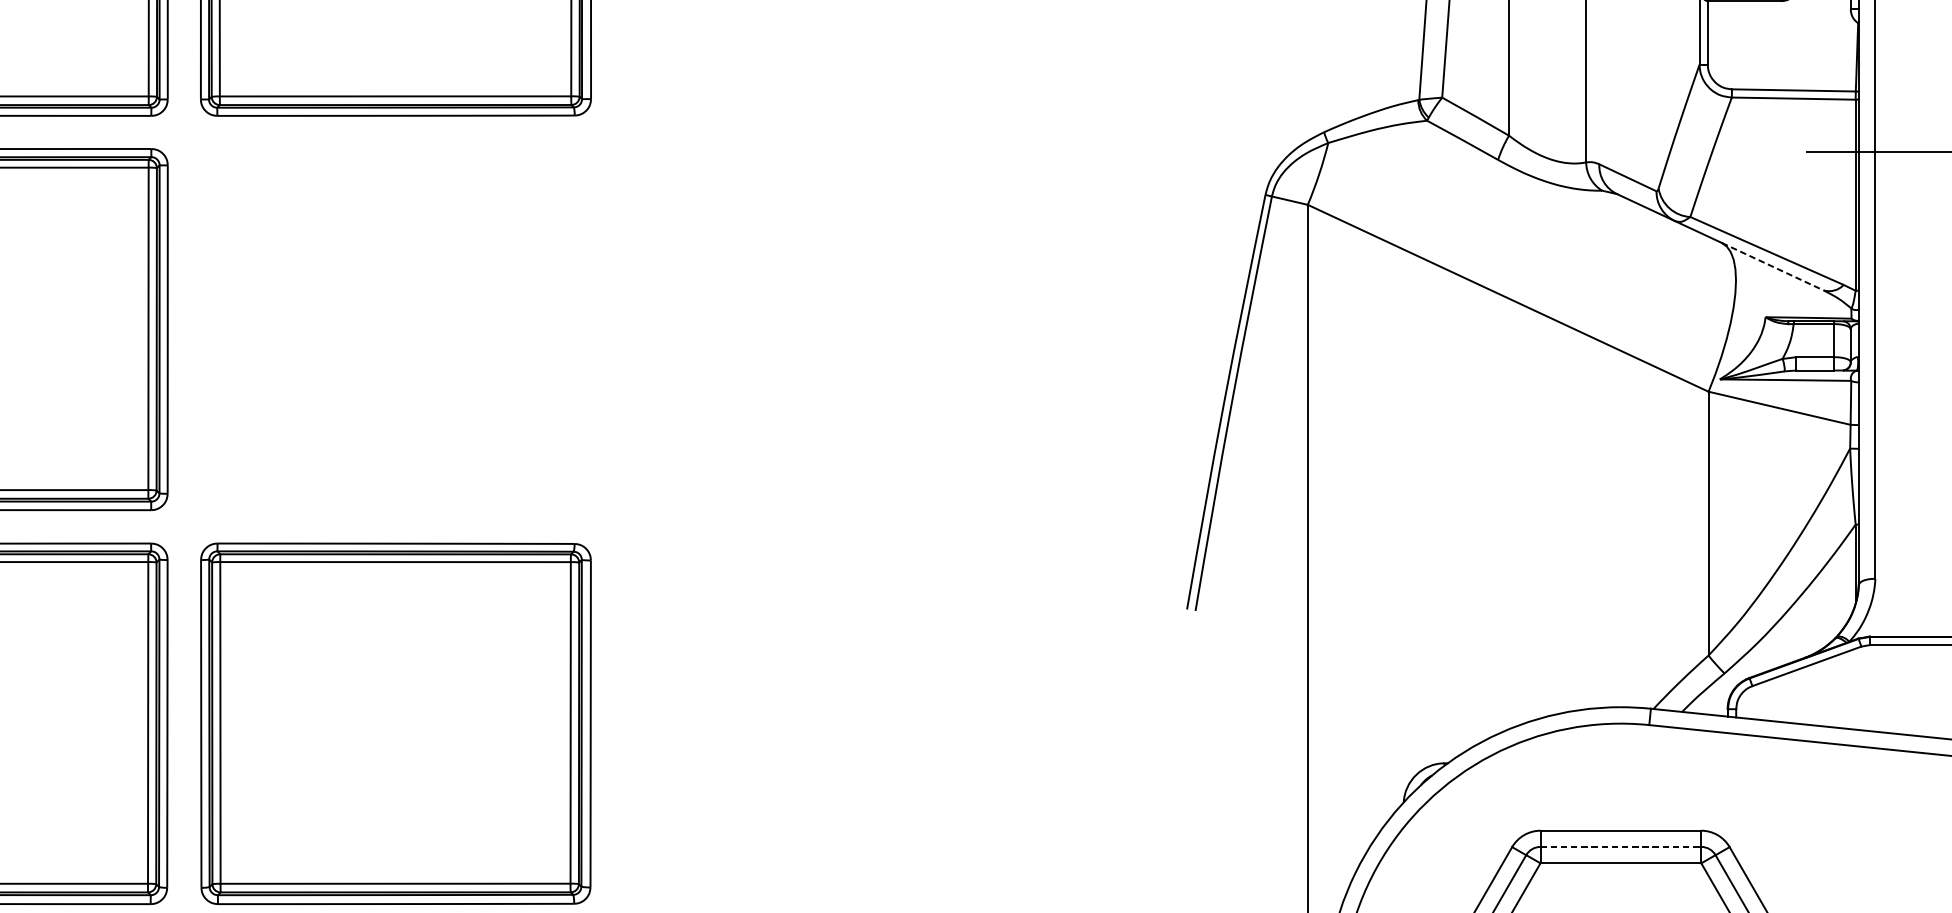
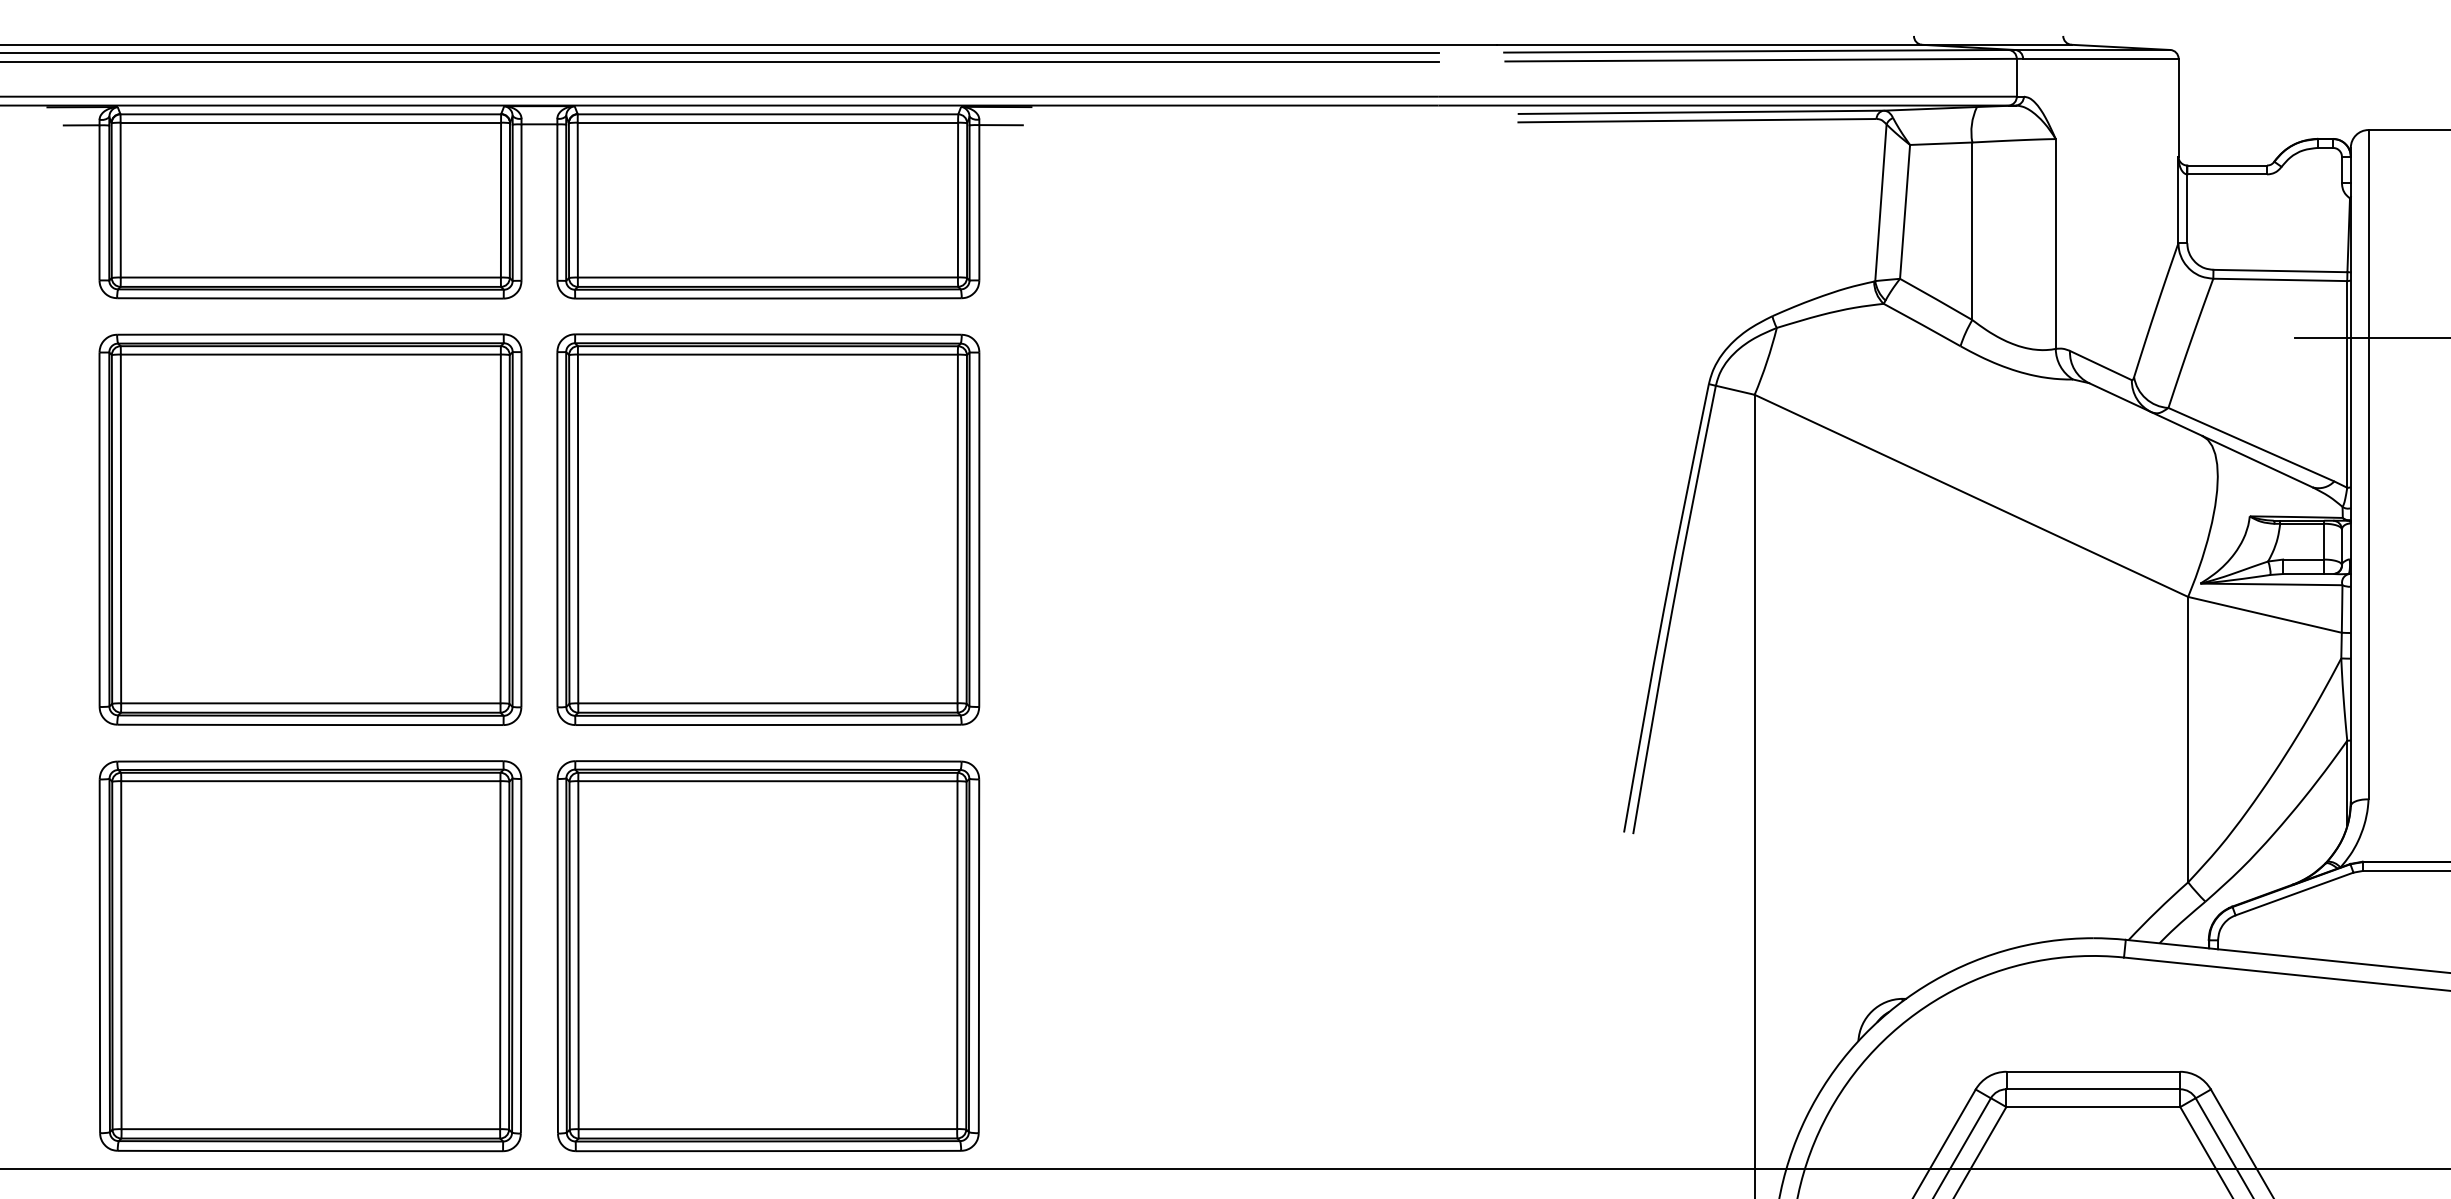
line: (1772, 266) -> (2257, 461), dashed -> solid
part: (396, 329) -> (768, 529), added
line: (1621, 847) -> (2093, 1089), dashed -> solid

